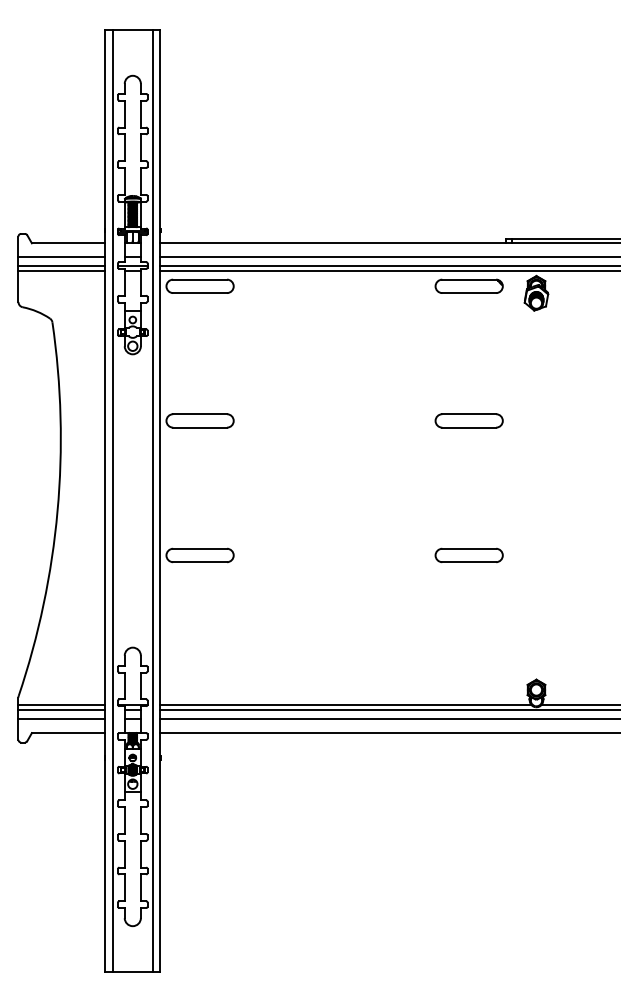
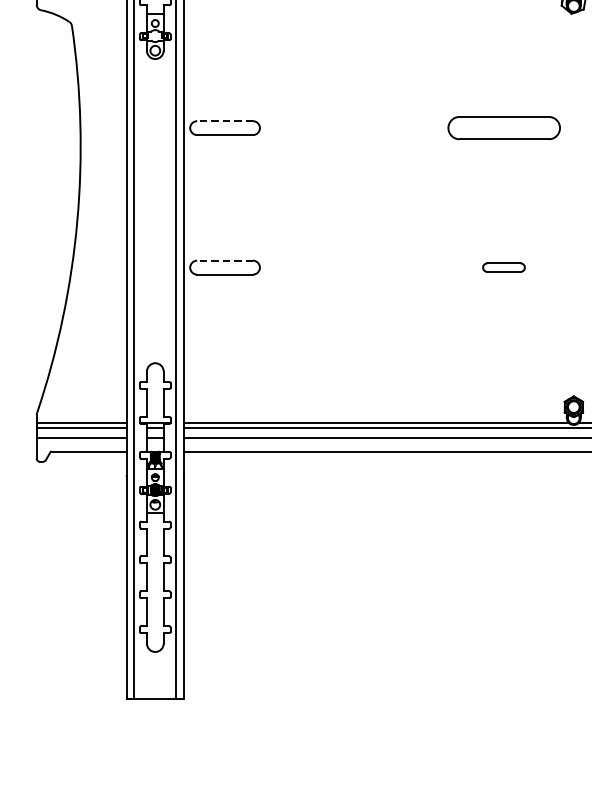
line: (200, 414) -> (225, 121), solid -> dashed
part: (468, 420) -> (503, 127), size x1.6
line: (200, 548) -> (225, 260), solid -> dashed
part: (468, 555) -> (503, 267), size x0.6

